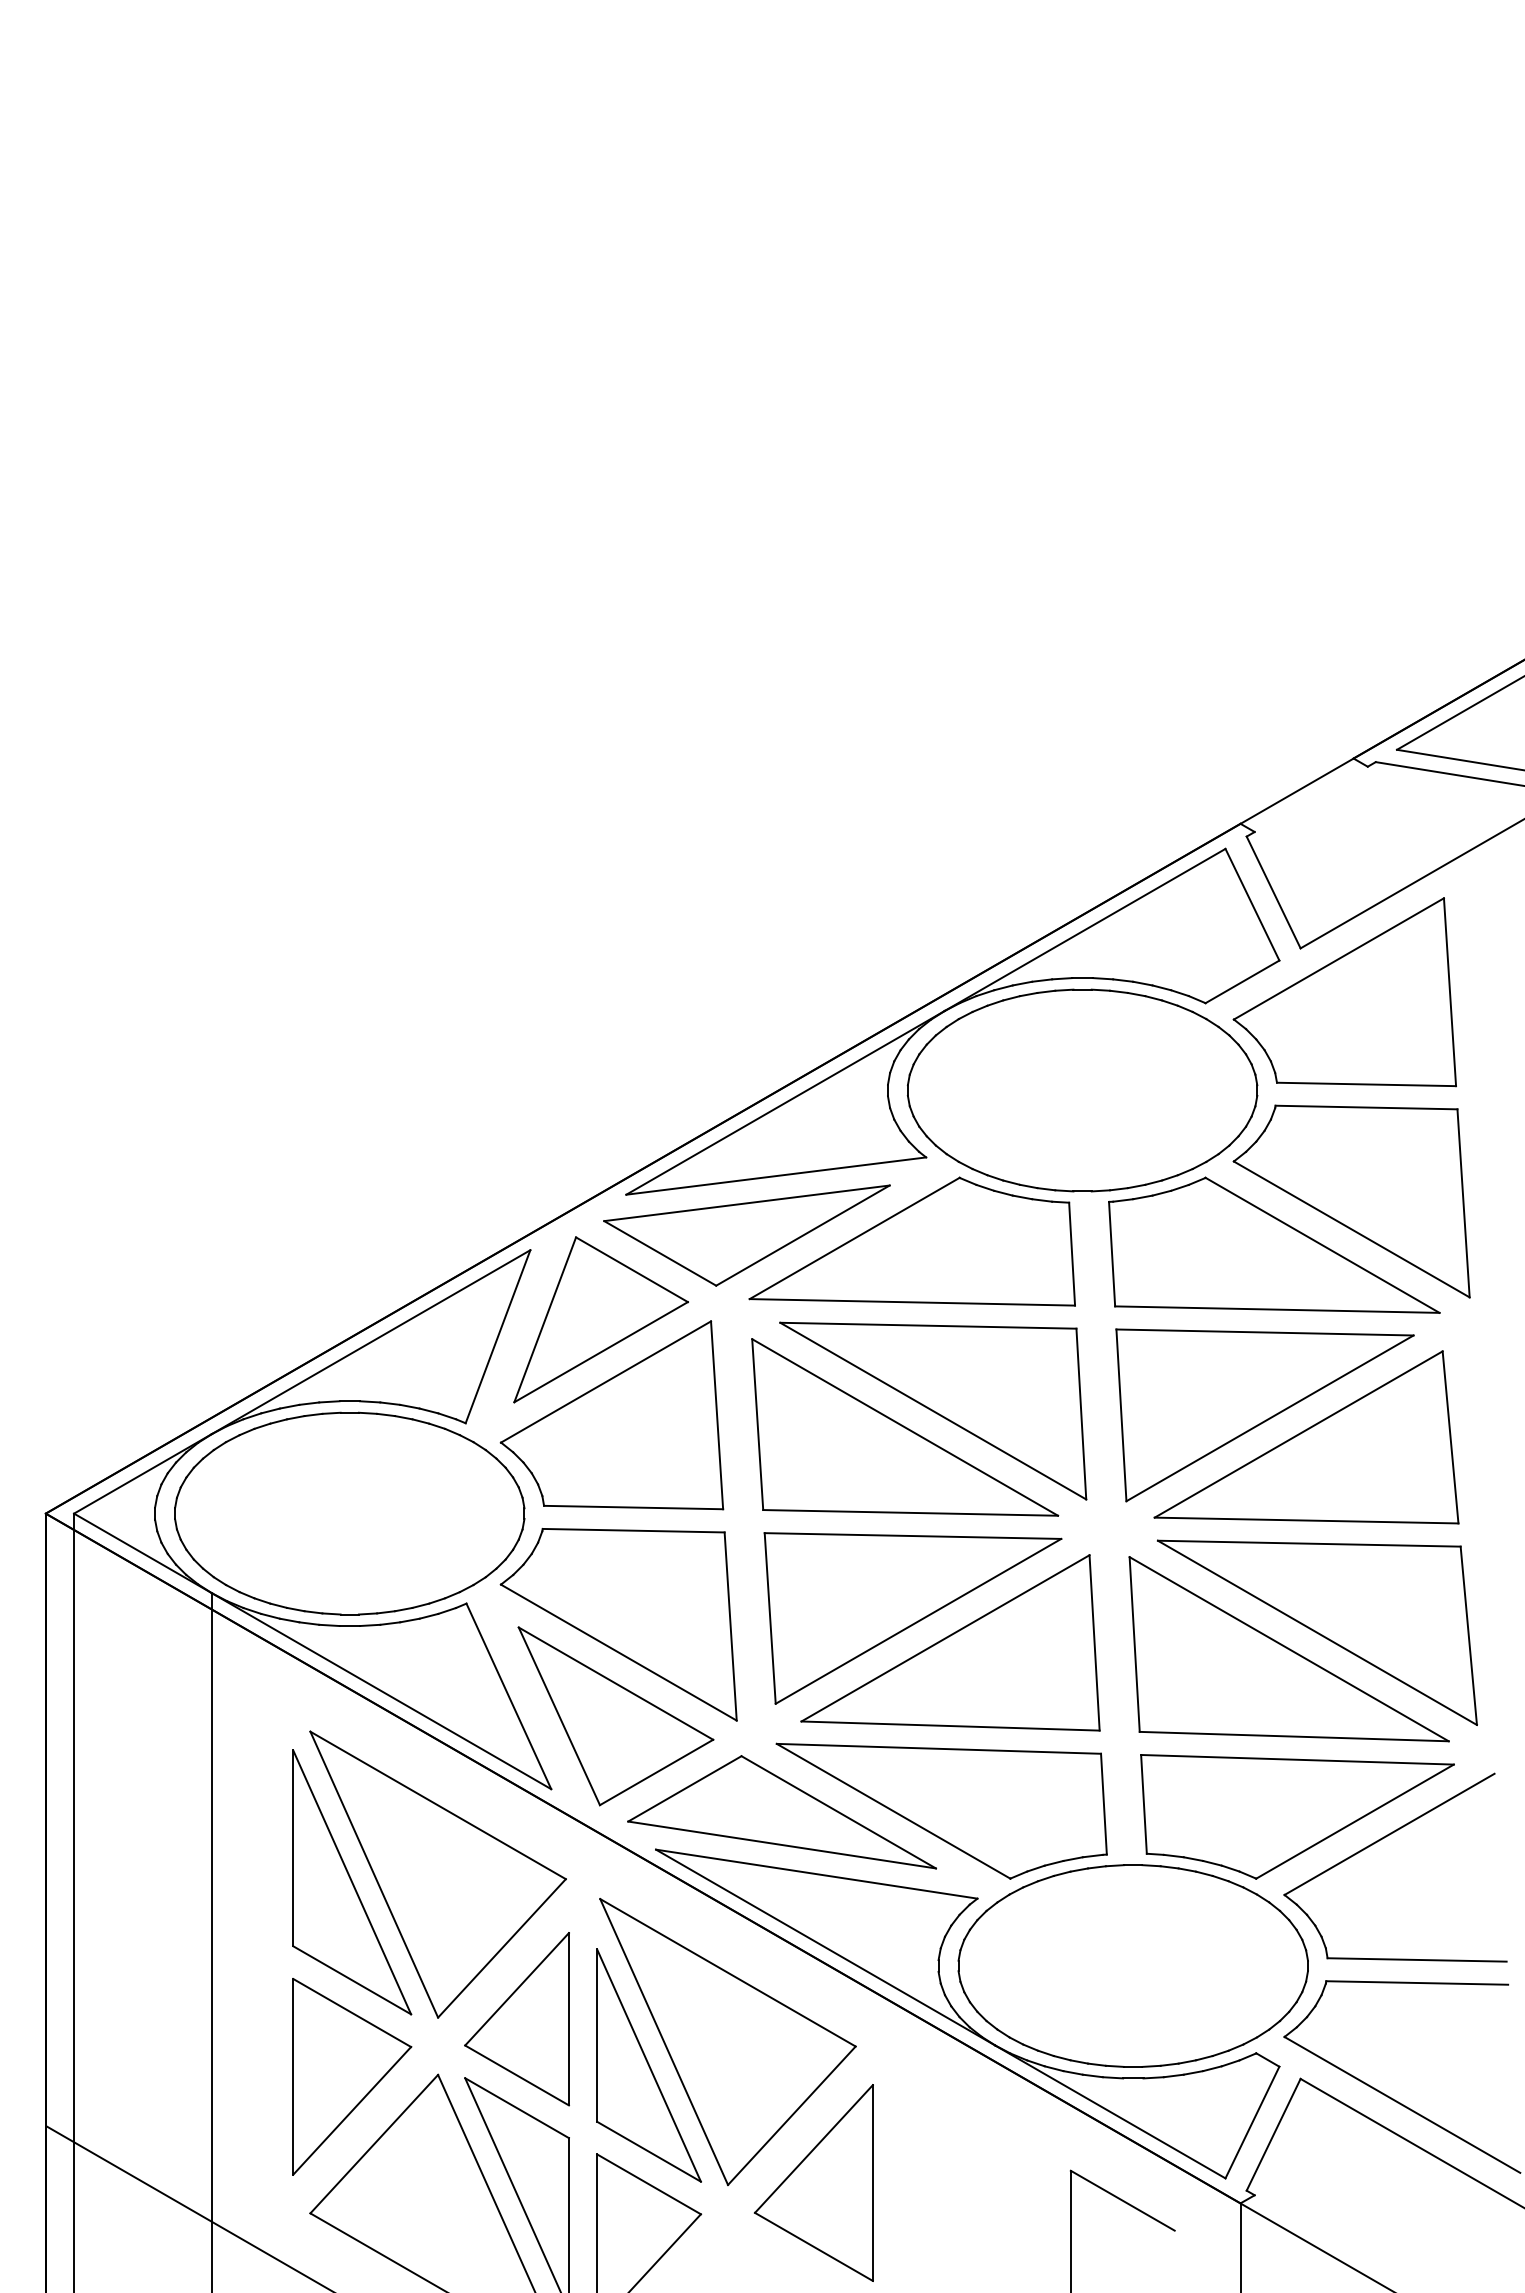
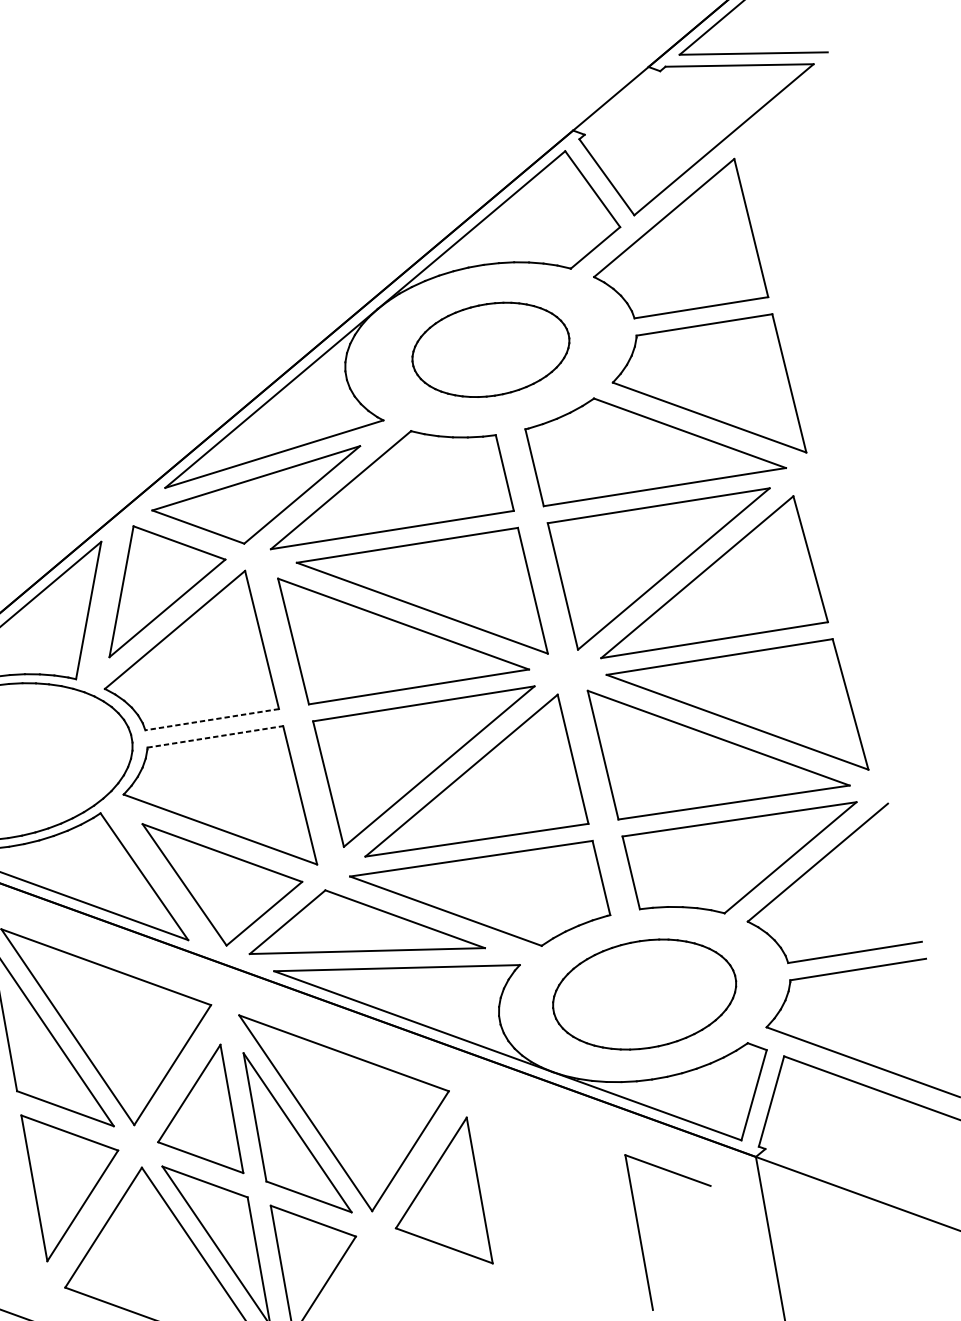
part: (1082, 1090) -> (490, 349), size x0.6
line: (633, 1507) -> (212, 719), solid -> dashed
line: (633, 1530) -> (215, 736), solid -> dashed
part: (1132, 1965) -> (644, 994), size x0.7

